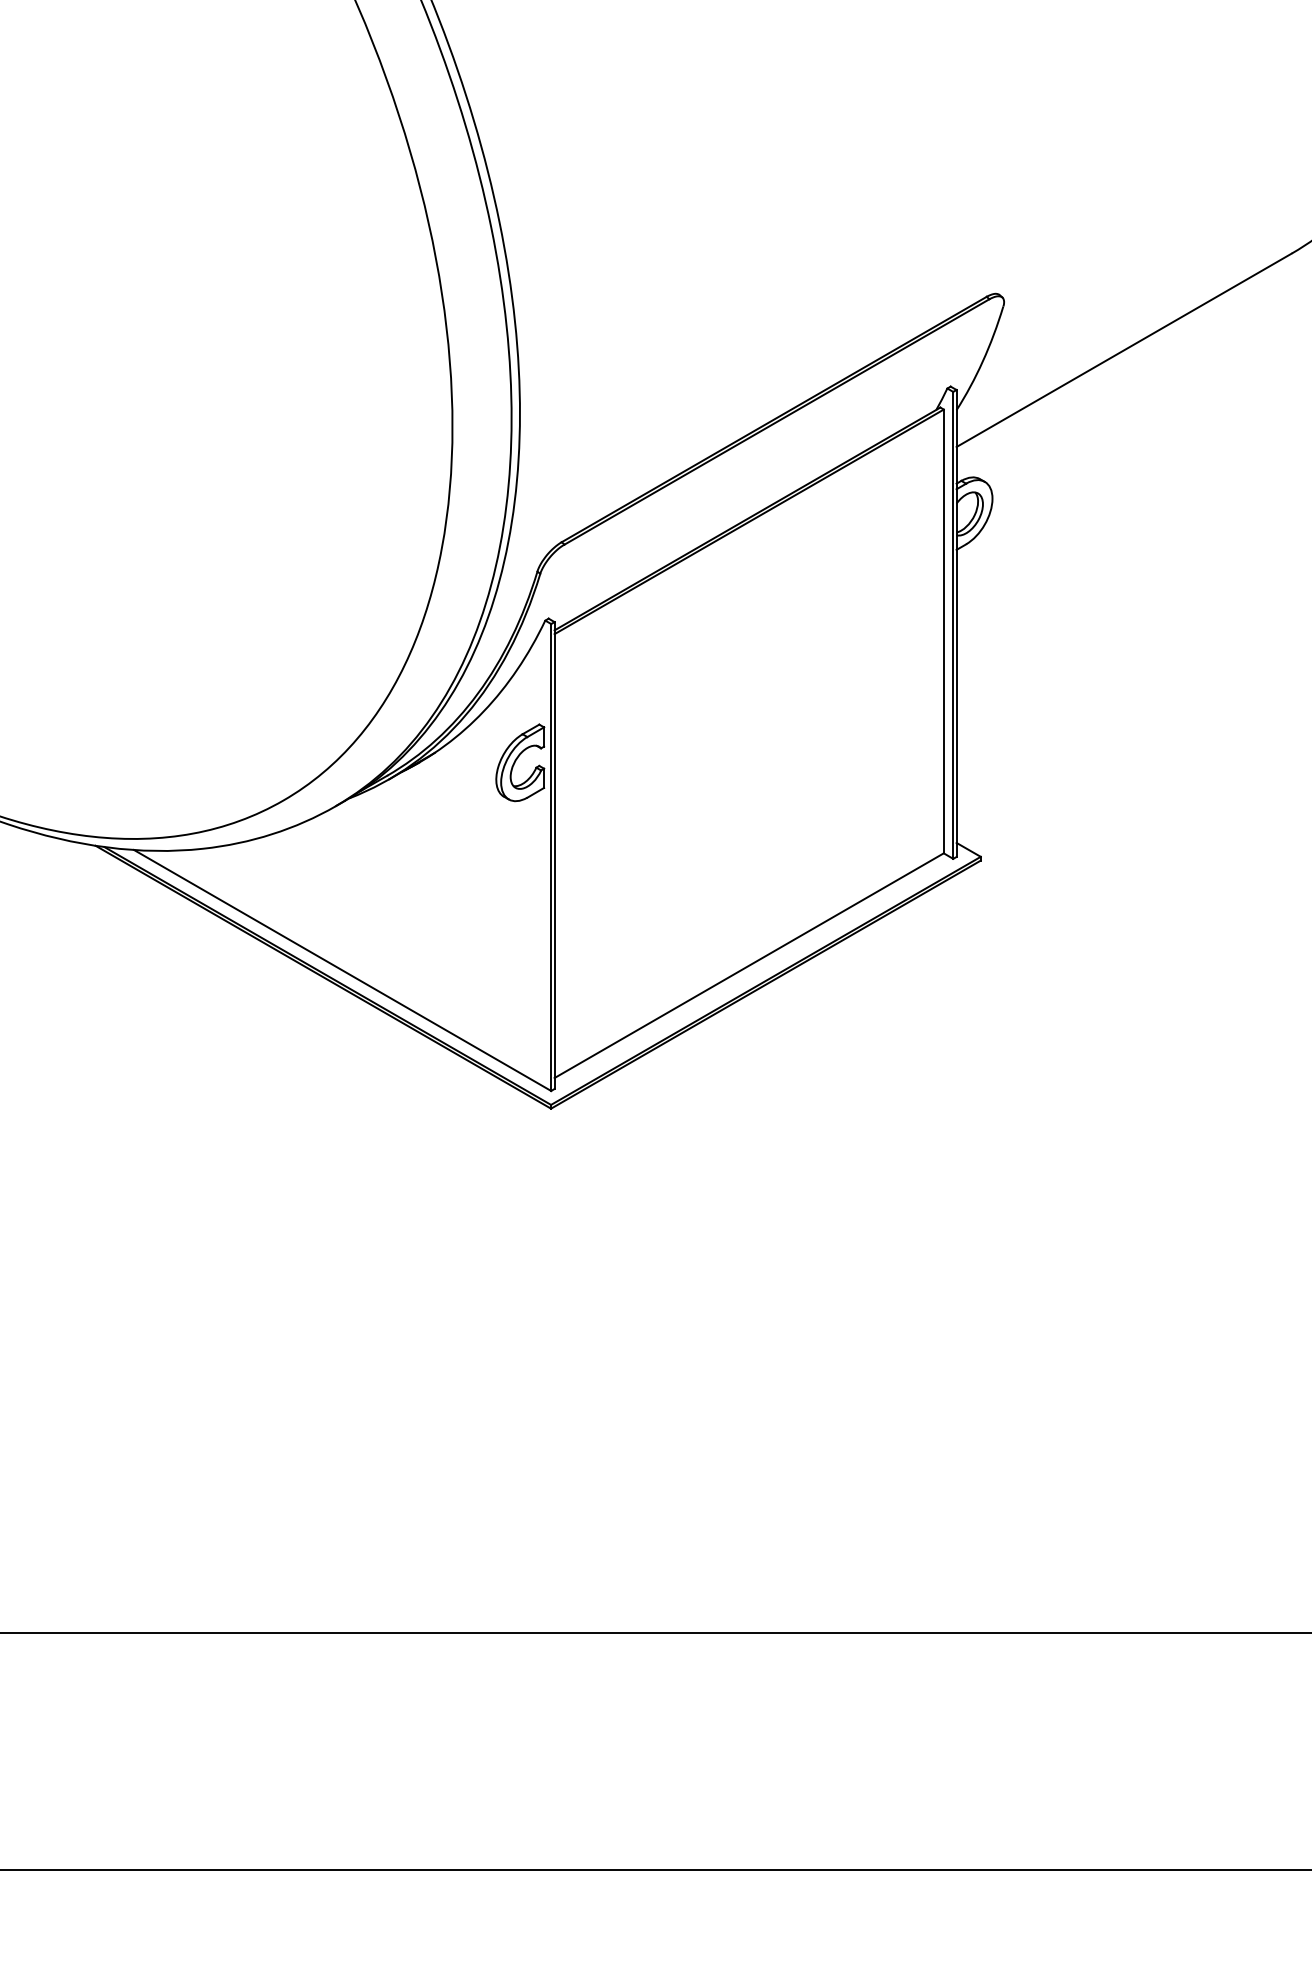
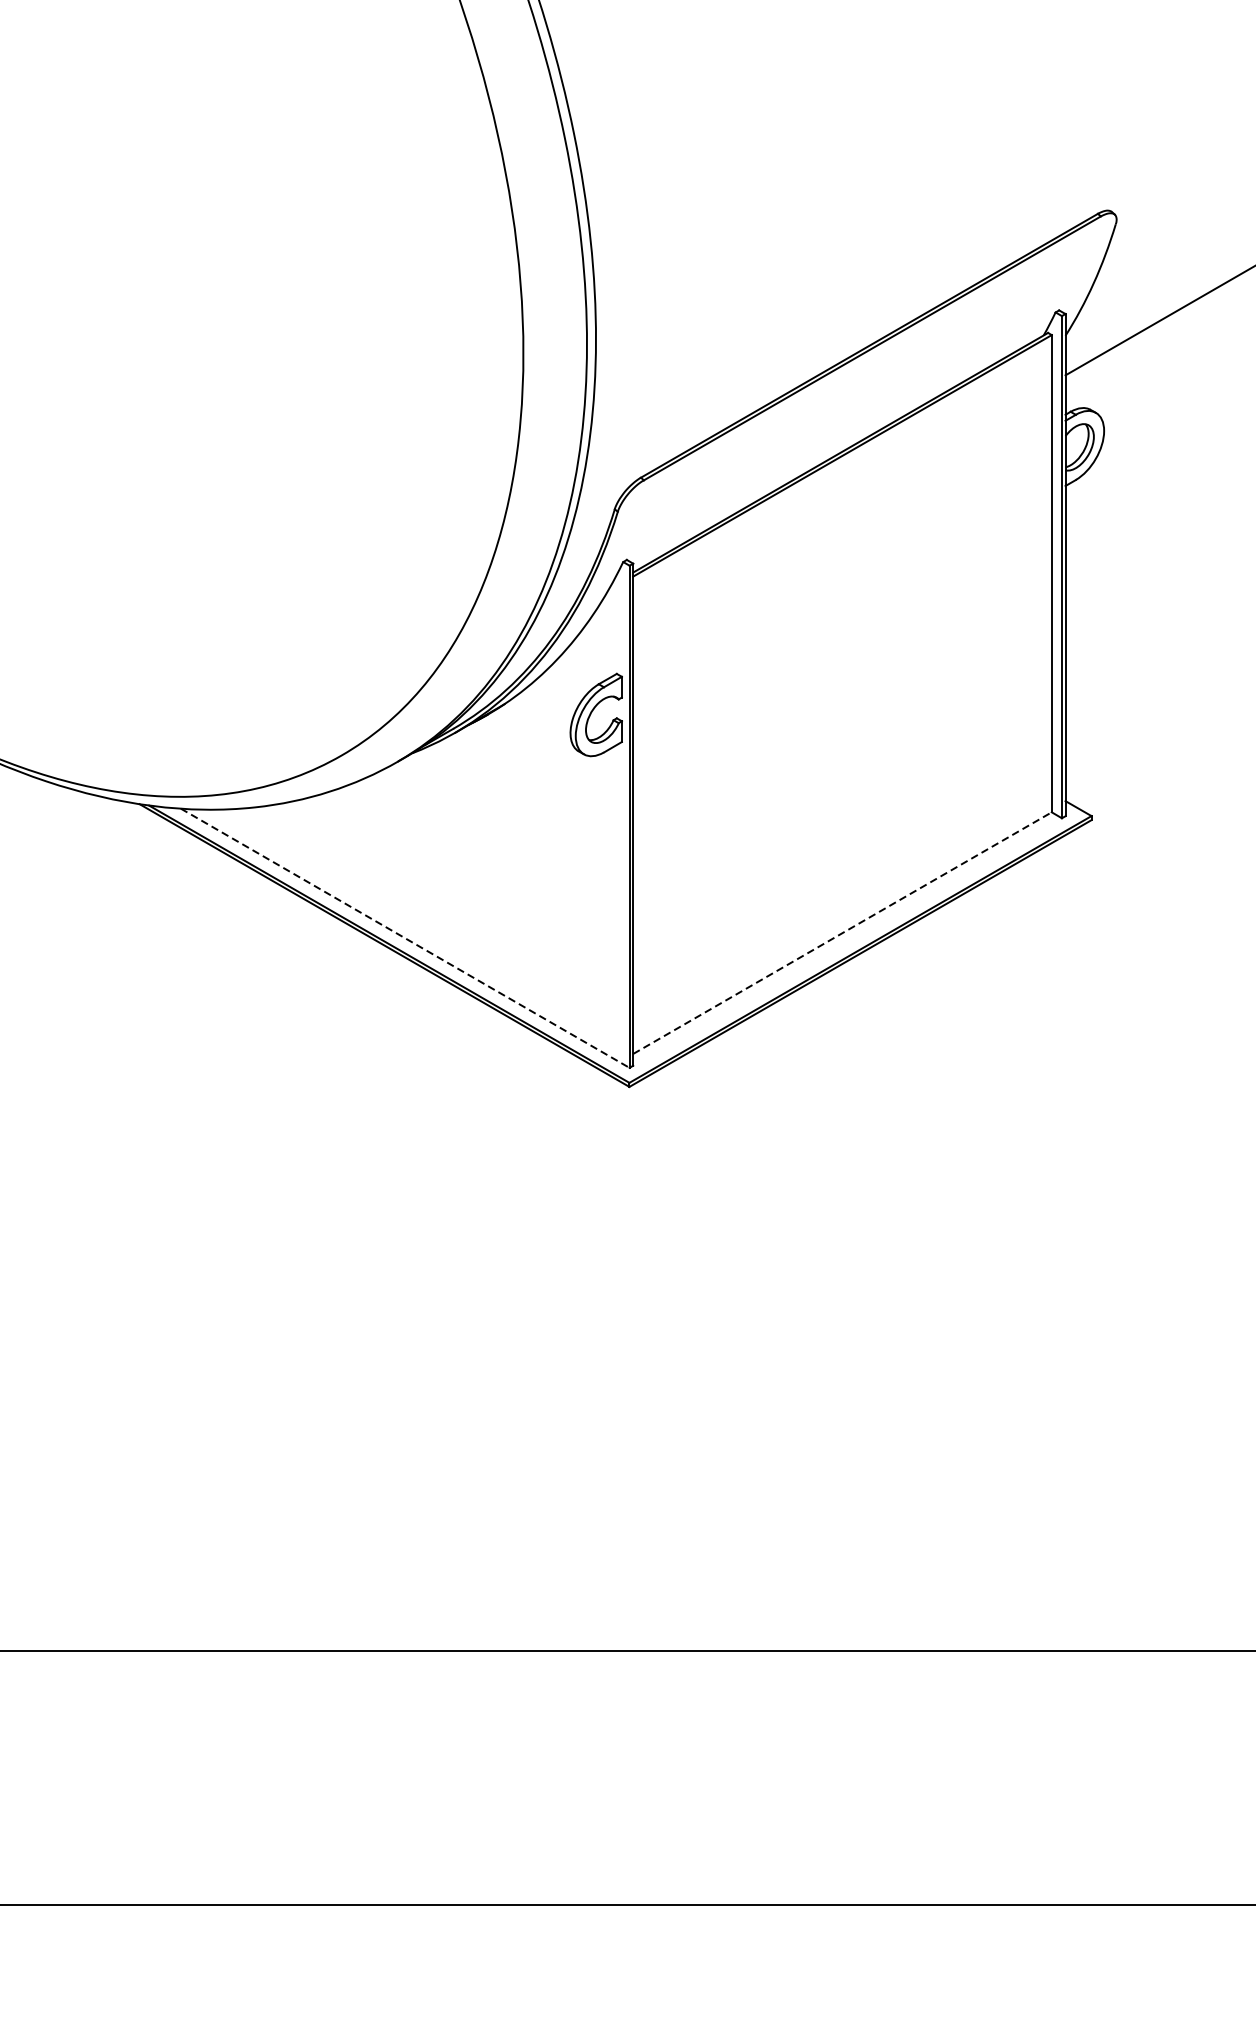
line: (749, 965) -> (842, 932), solid -> dashed
line: (342, 970) -> (405, 938), solid -> dashed

